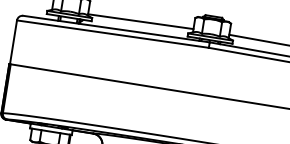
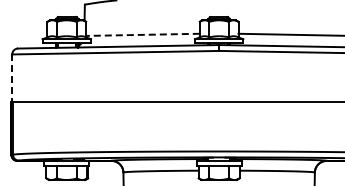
line: (140, 21) -> (142, 34), solid -> dashed
line: (13, 42) -> (12, 78), solid -> dashed

